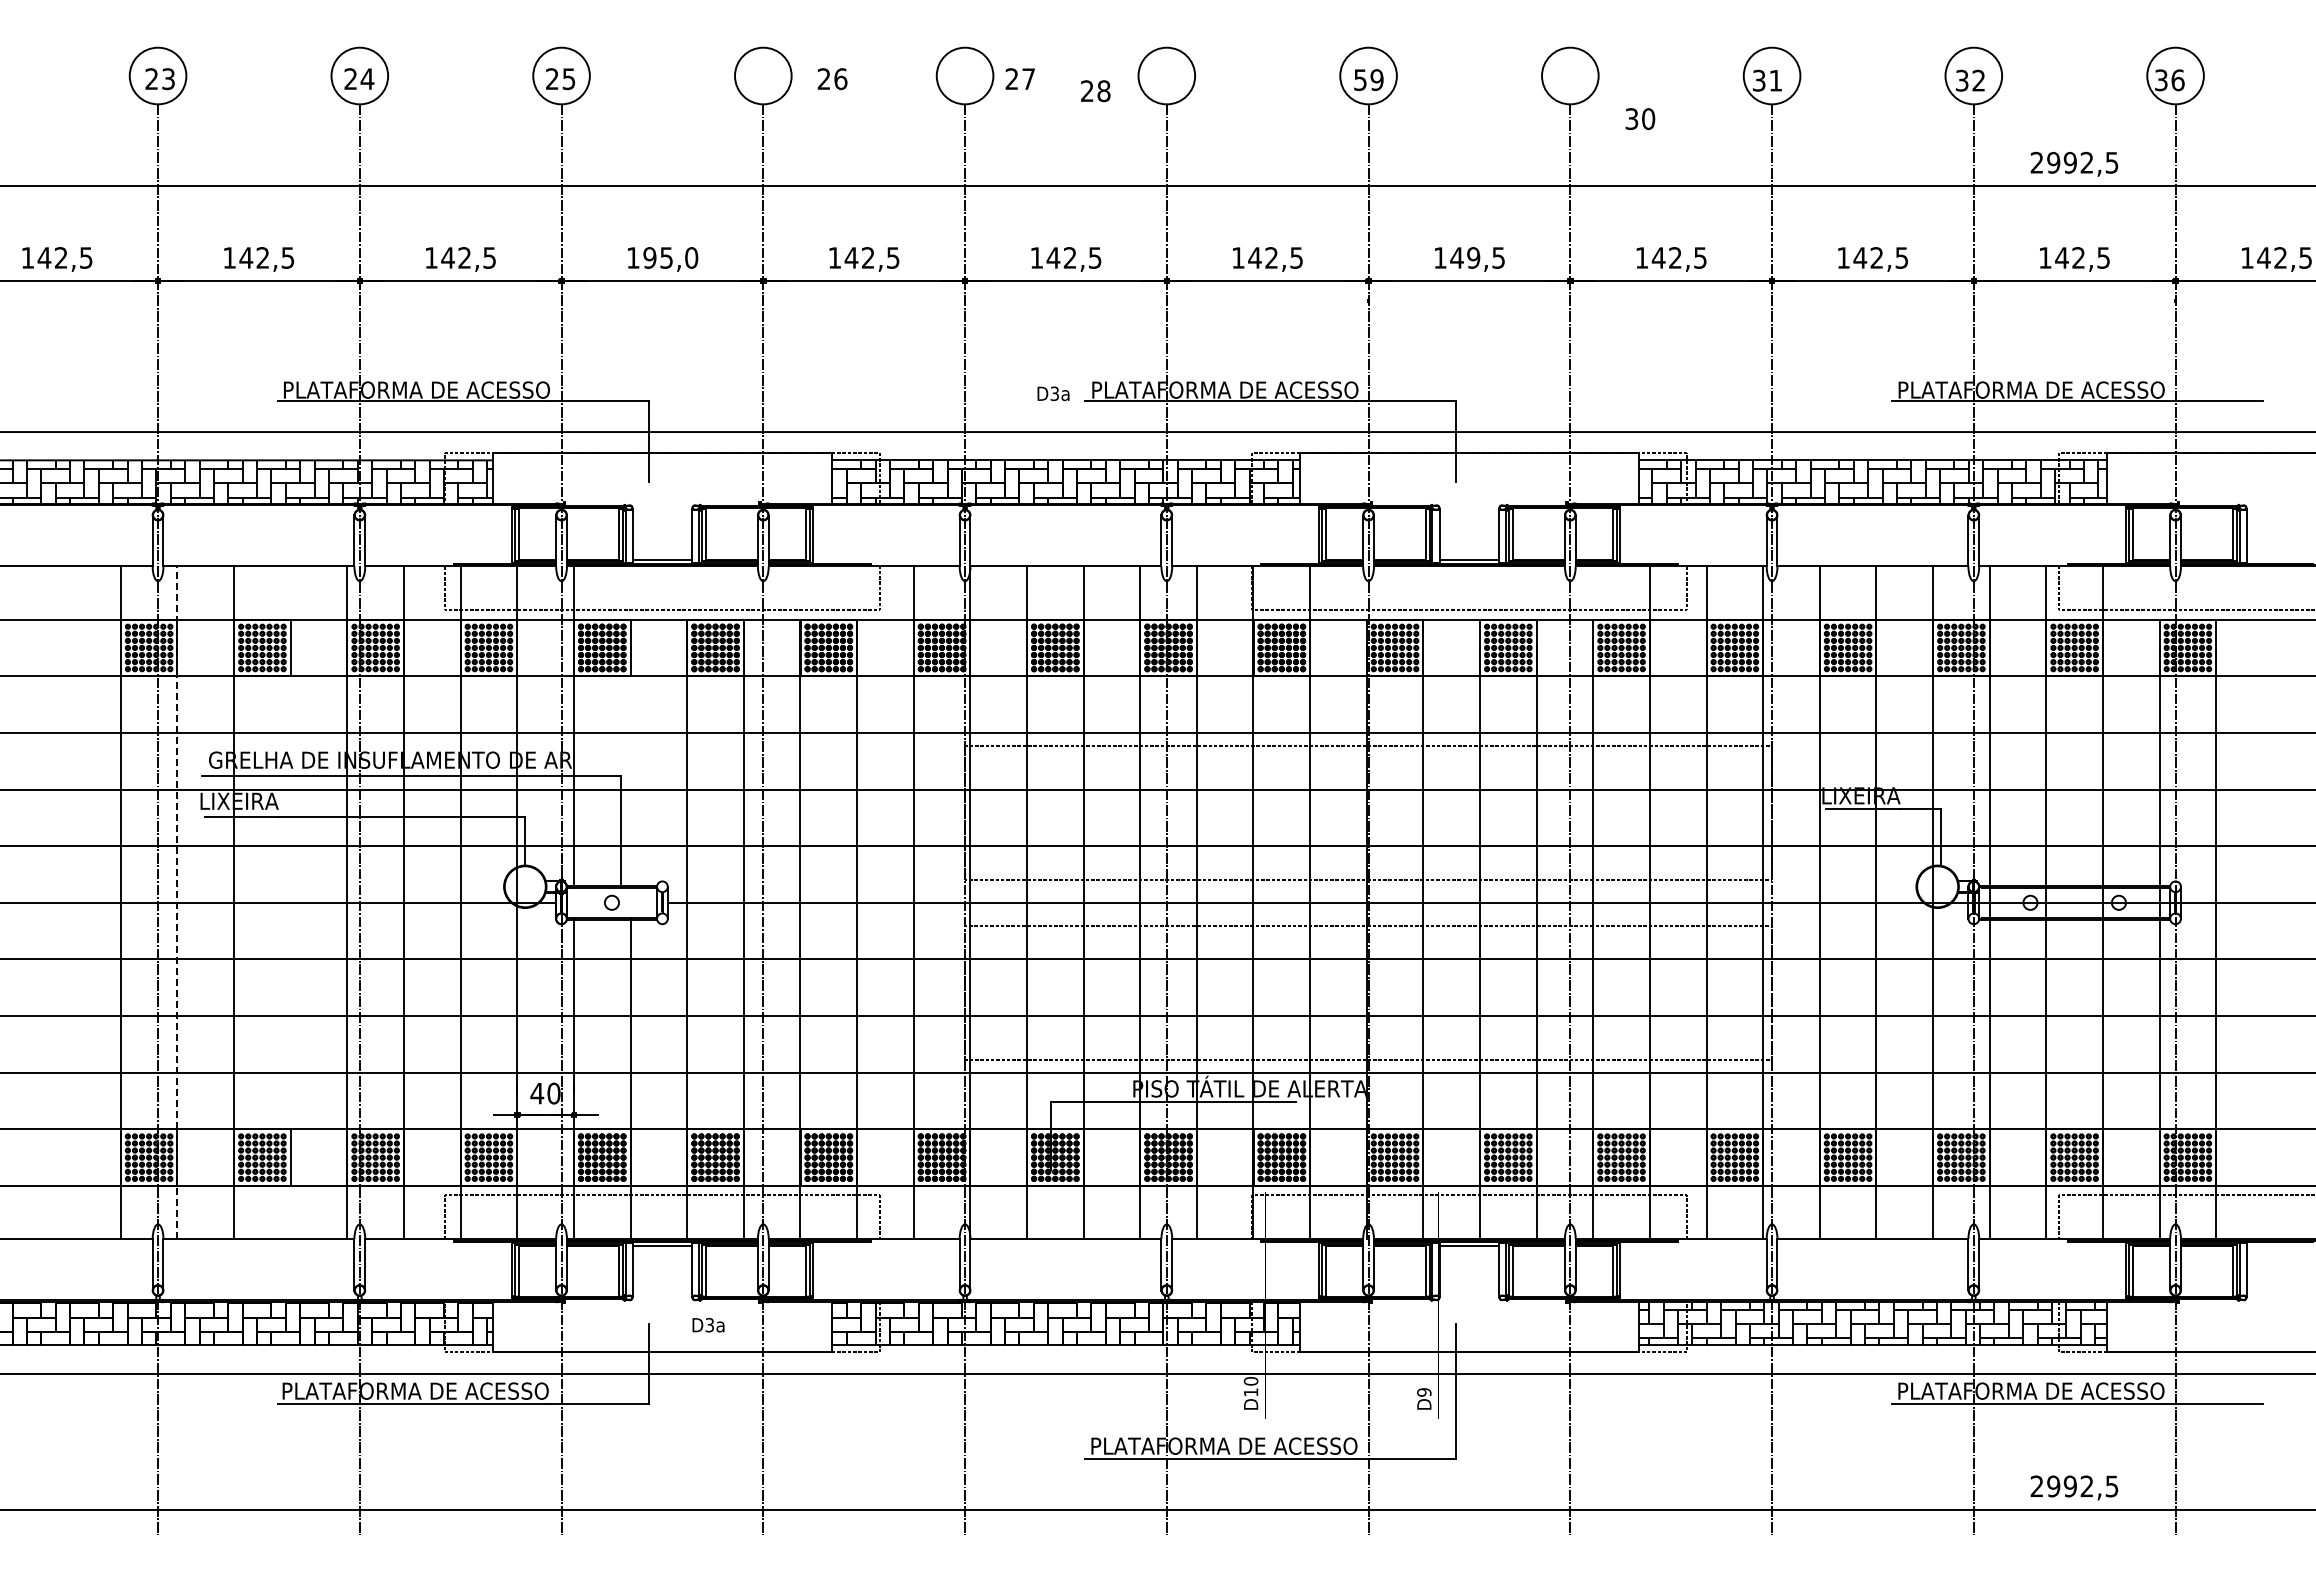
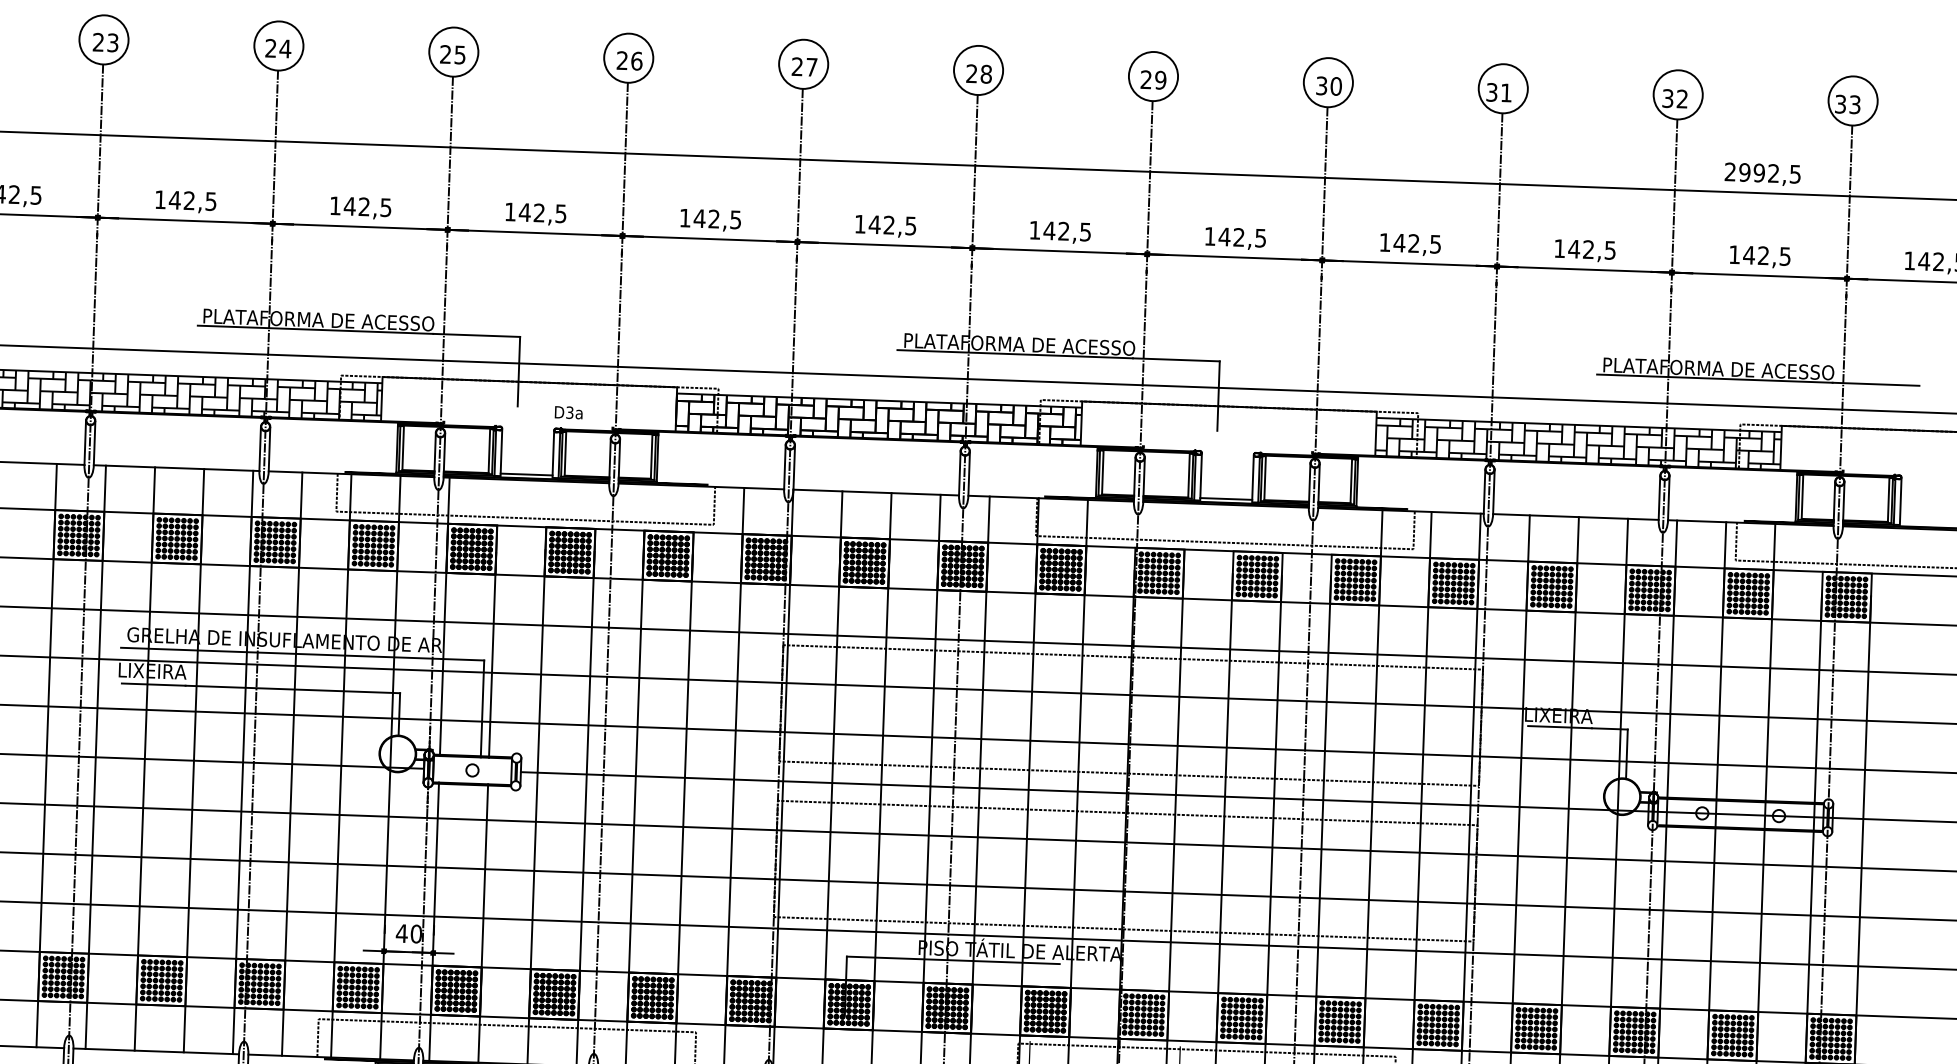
text: (1019, 78) -> (803, 66), moved
text: (832, 79) -> (629, 61), moved
text: (1360, 79) -> (1146, 79), 59 -> 29
text: (2177, 80) -> (1854, 104), 36 -> 33
text: (1095, 91) -> (979, 74), moved
text: (1640, 118) -> (1329, 85), moved
text: (670, 257) -> (542, 212), 195,0 -> 142,5
text: (1473, 257) -> (1238, 237), 149,5 -> 142,5
text: (1053, 393) -> (568, 412), moved
line: (630, 769) -> (492, 655), added
line: (177, 902) -> (95, 757), dashed -> solid
line: (290, 902) -> (193, 760), added

